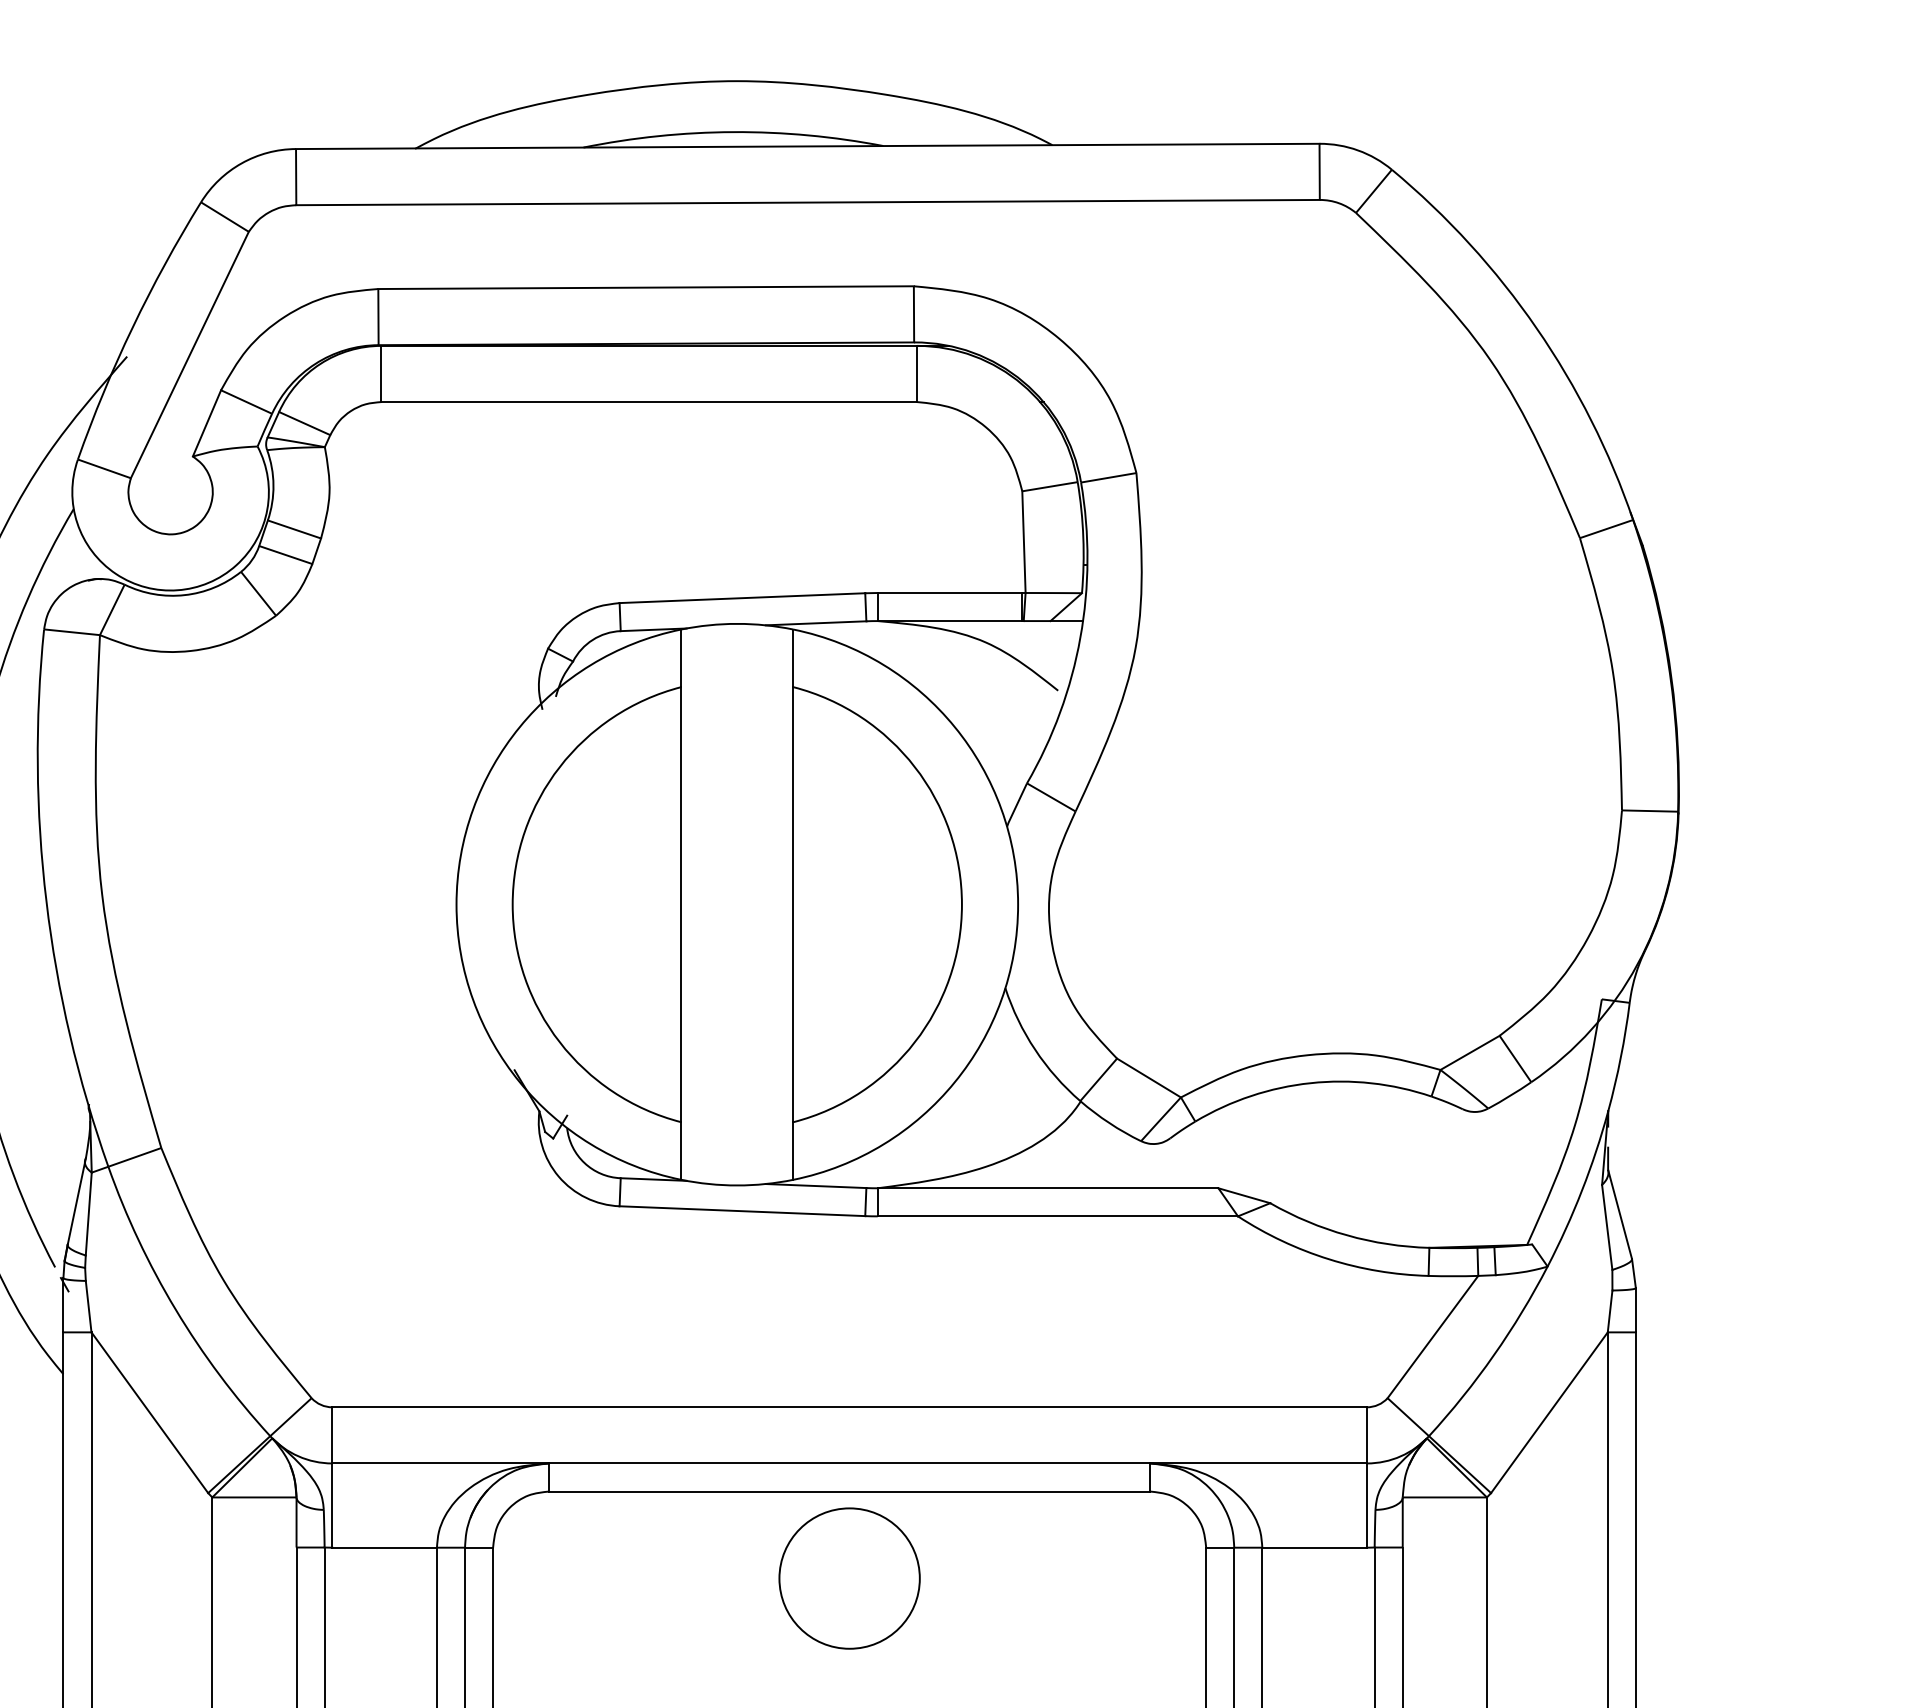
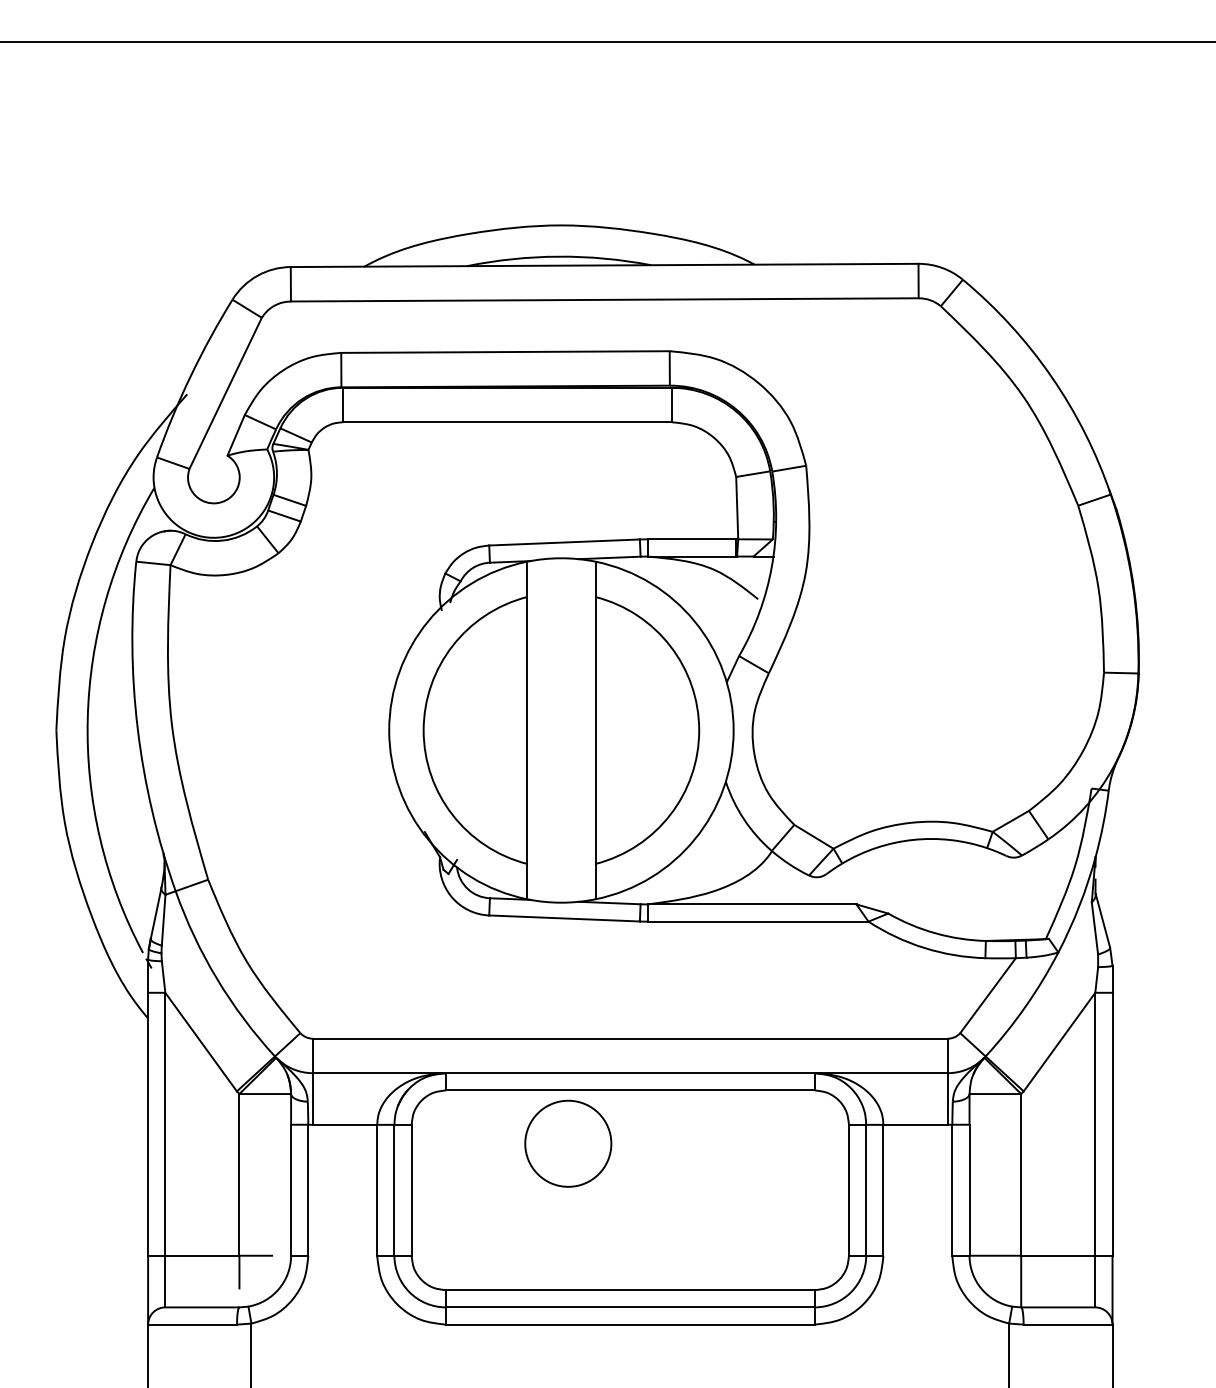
circle: (849, 1578) -> (568, 1143), moved

